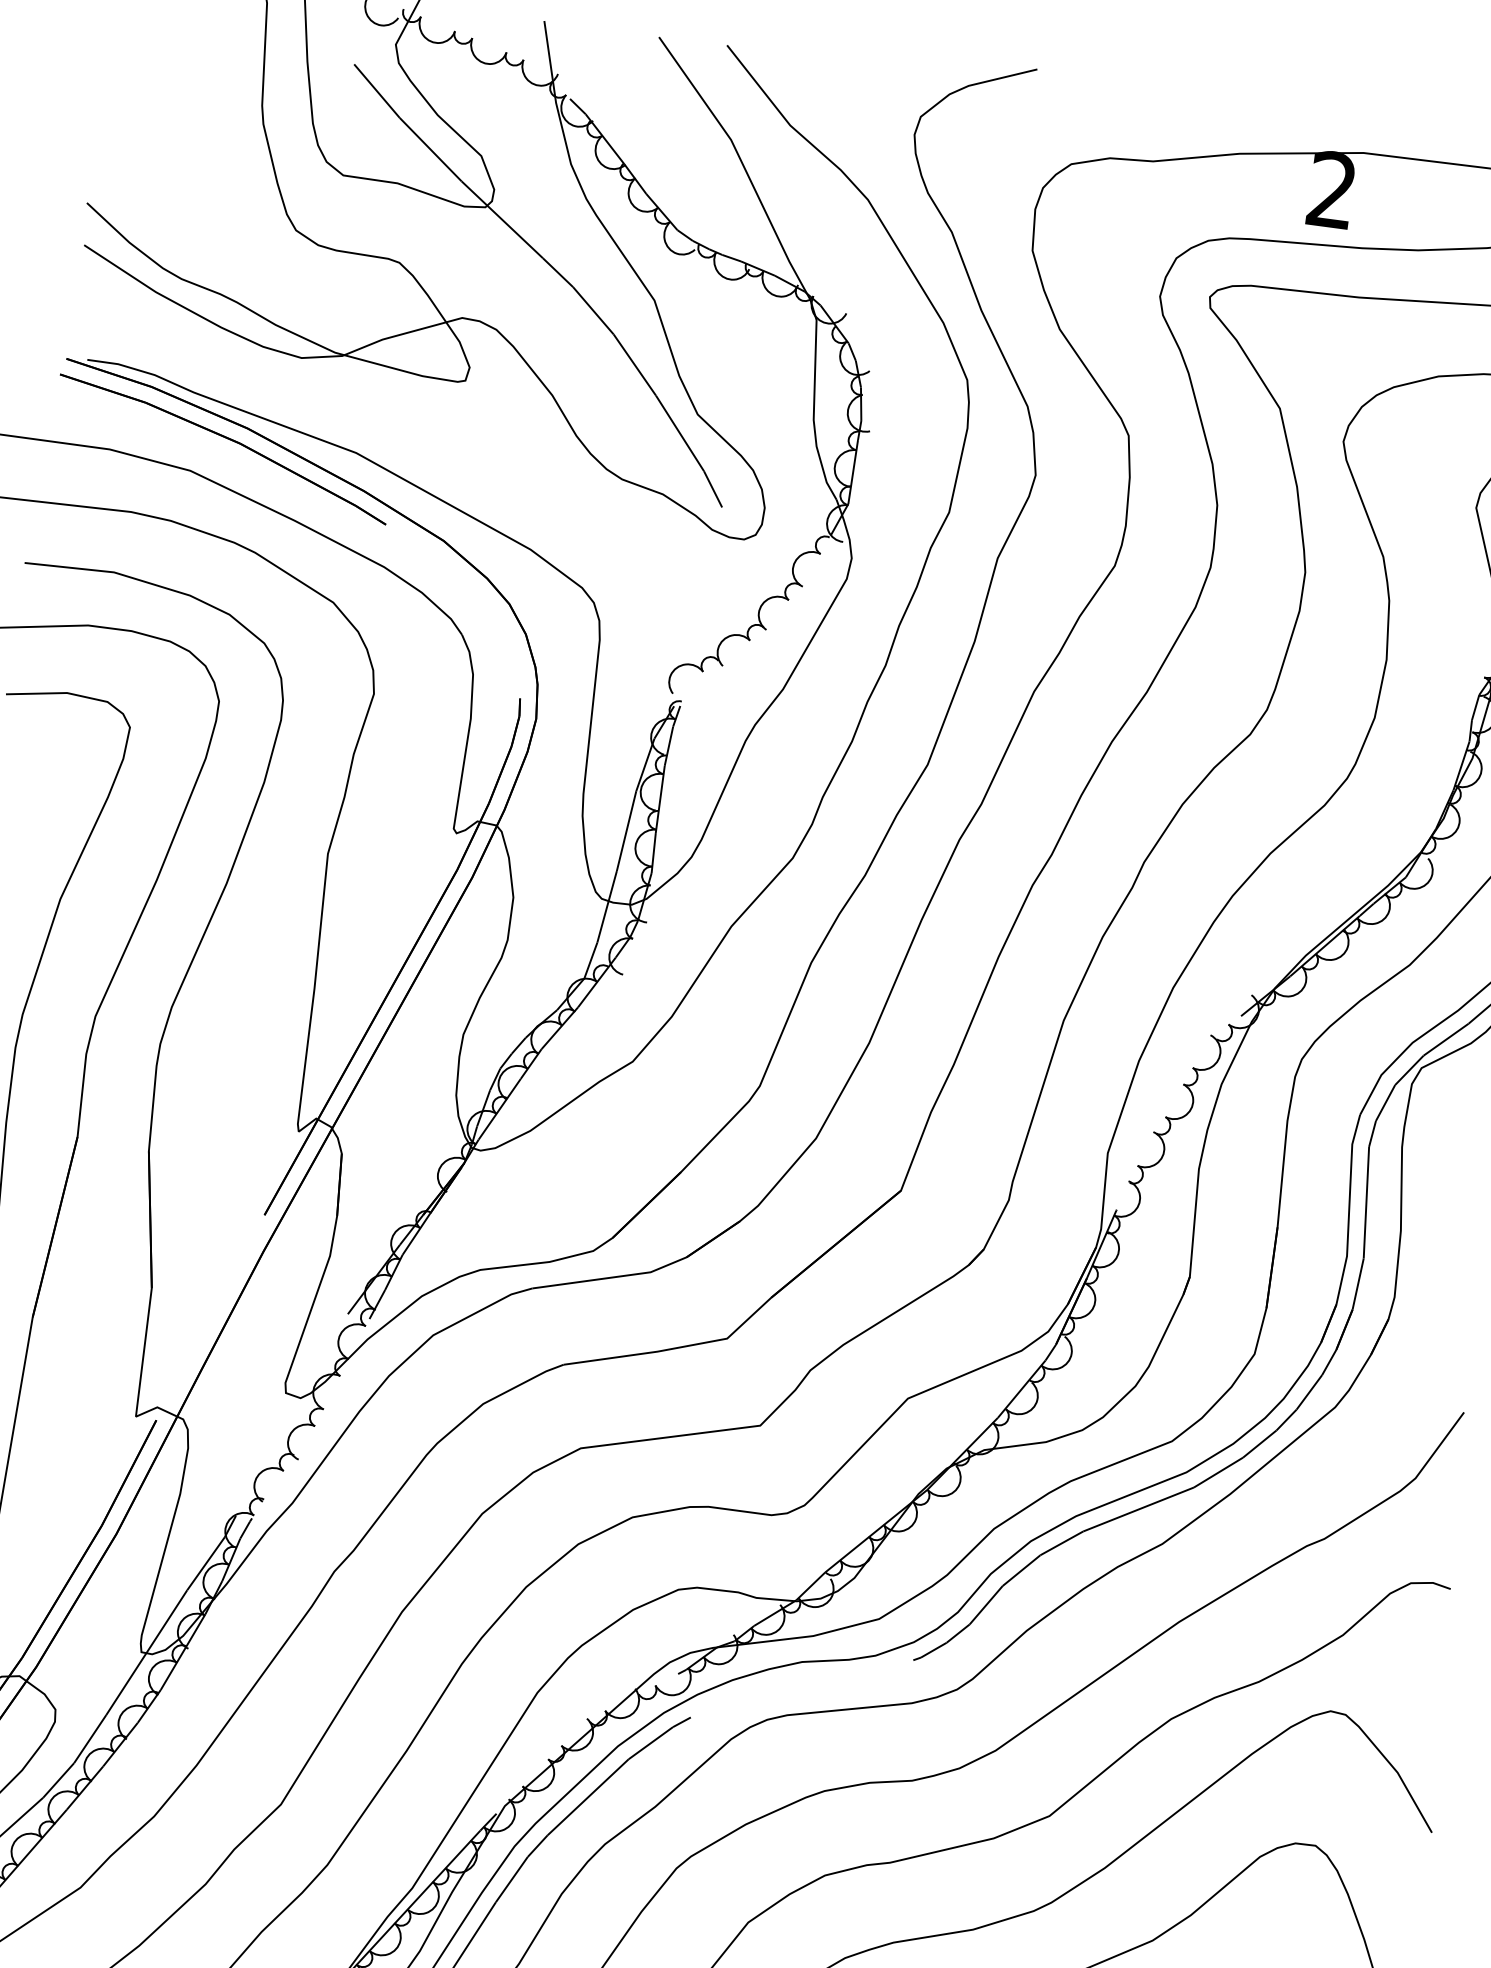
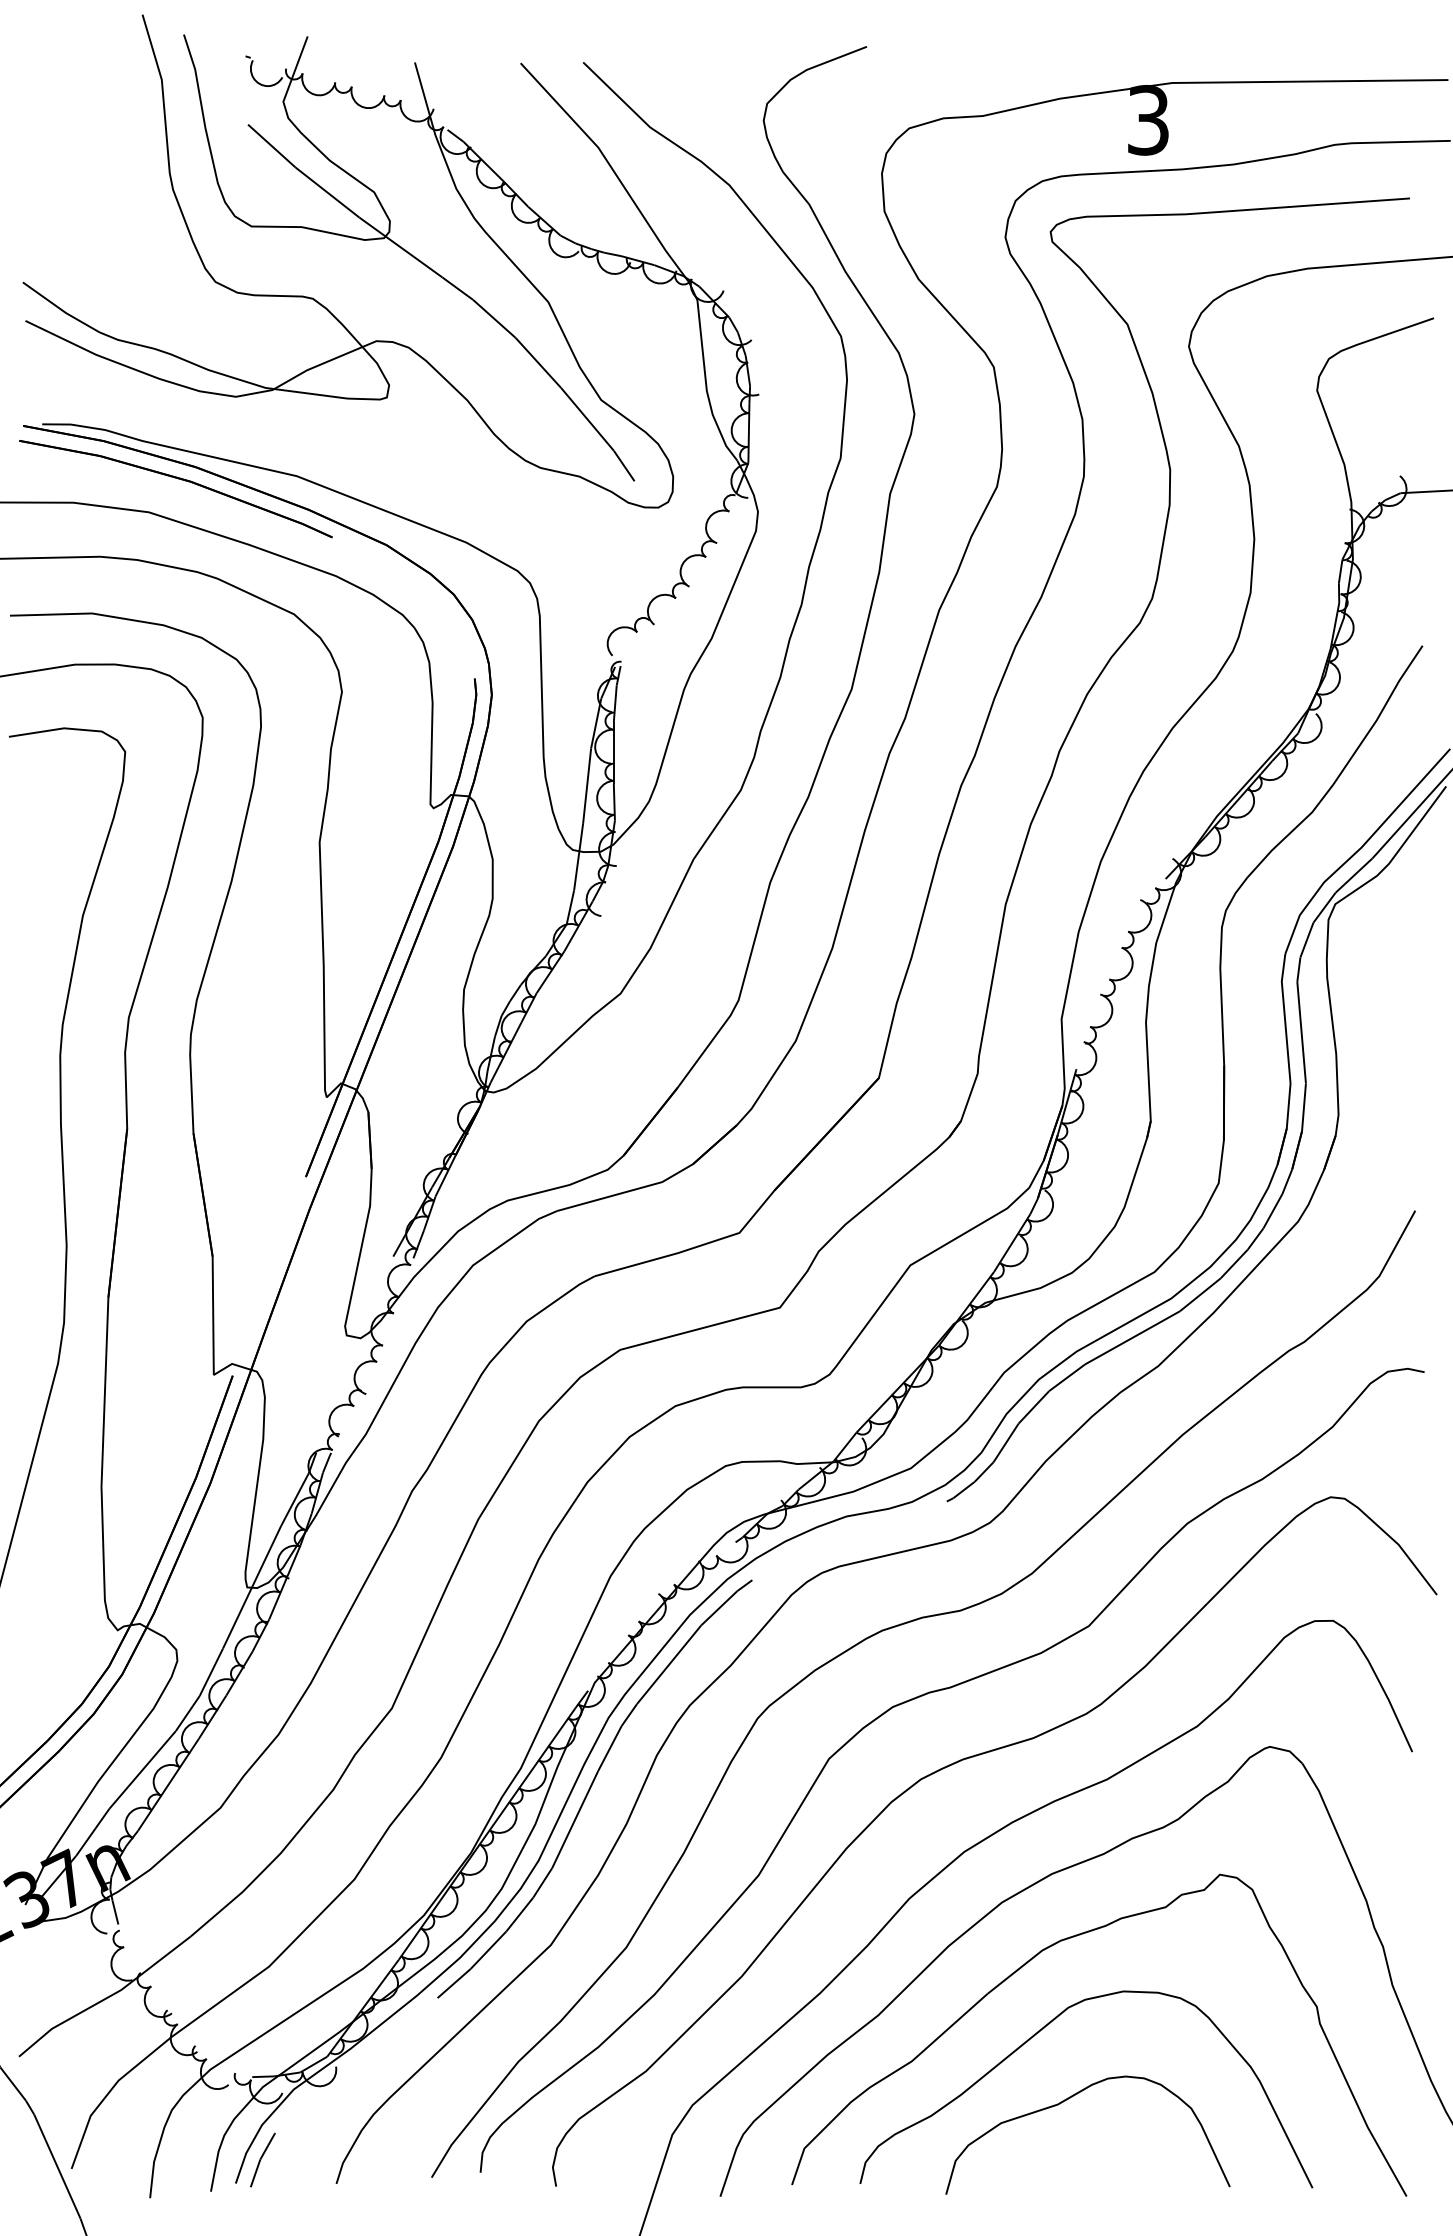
text: (1332, 190) -> (1148, 120), 2 -> 3

